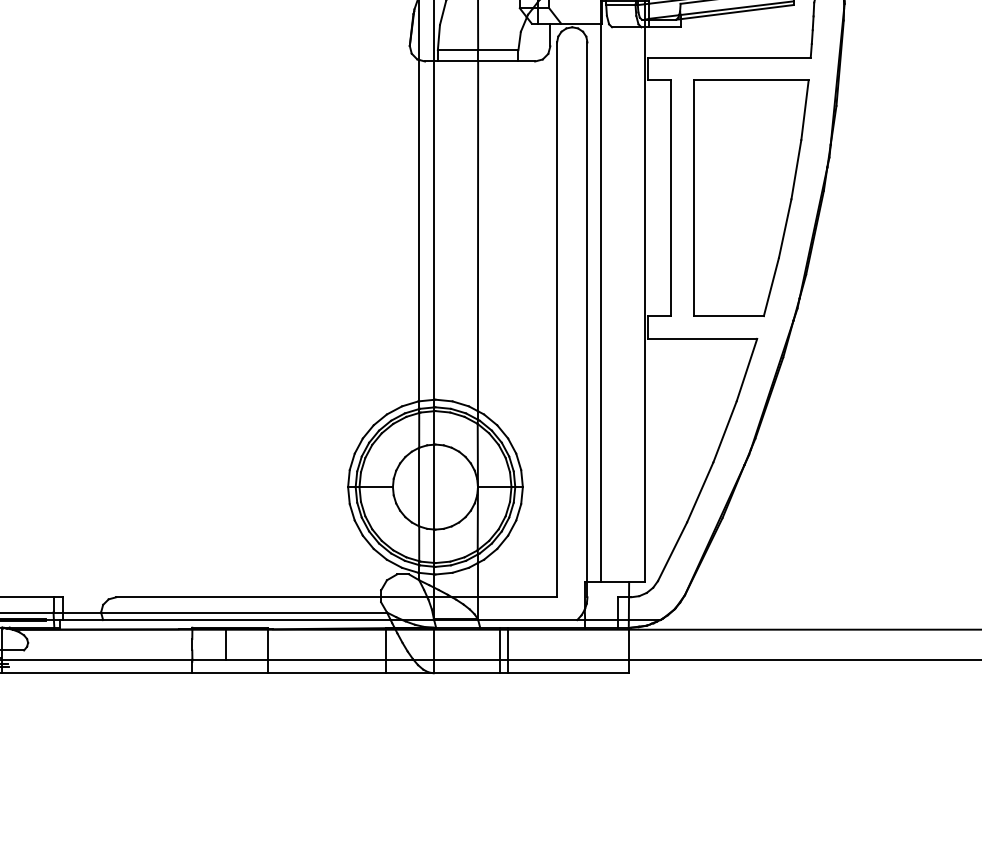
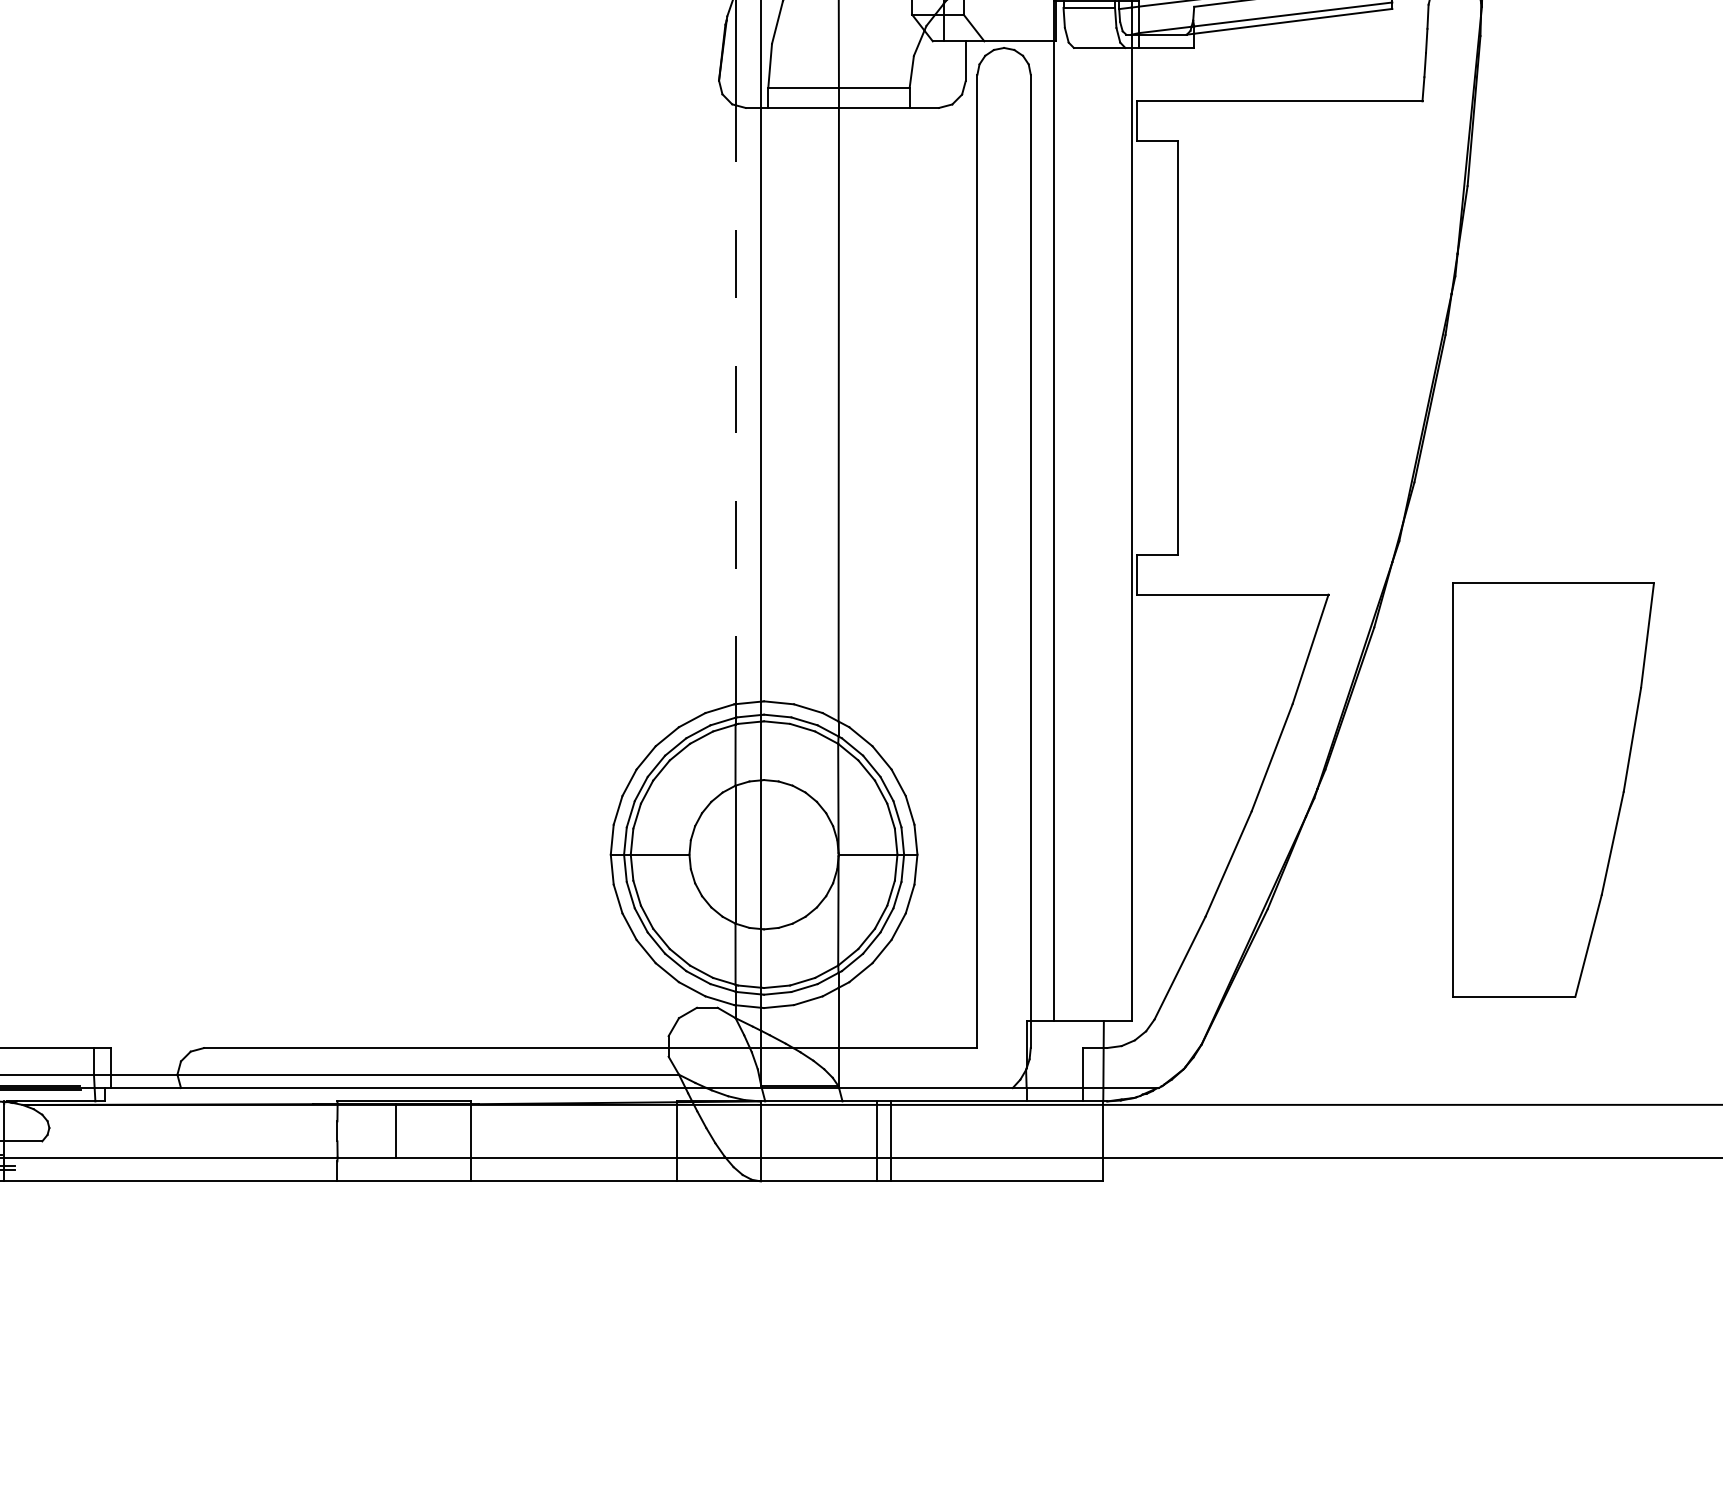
part: (751, 198) -> (1553, 790), moved
line: (419, 230) -> (736, 404), solid -> dashed

